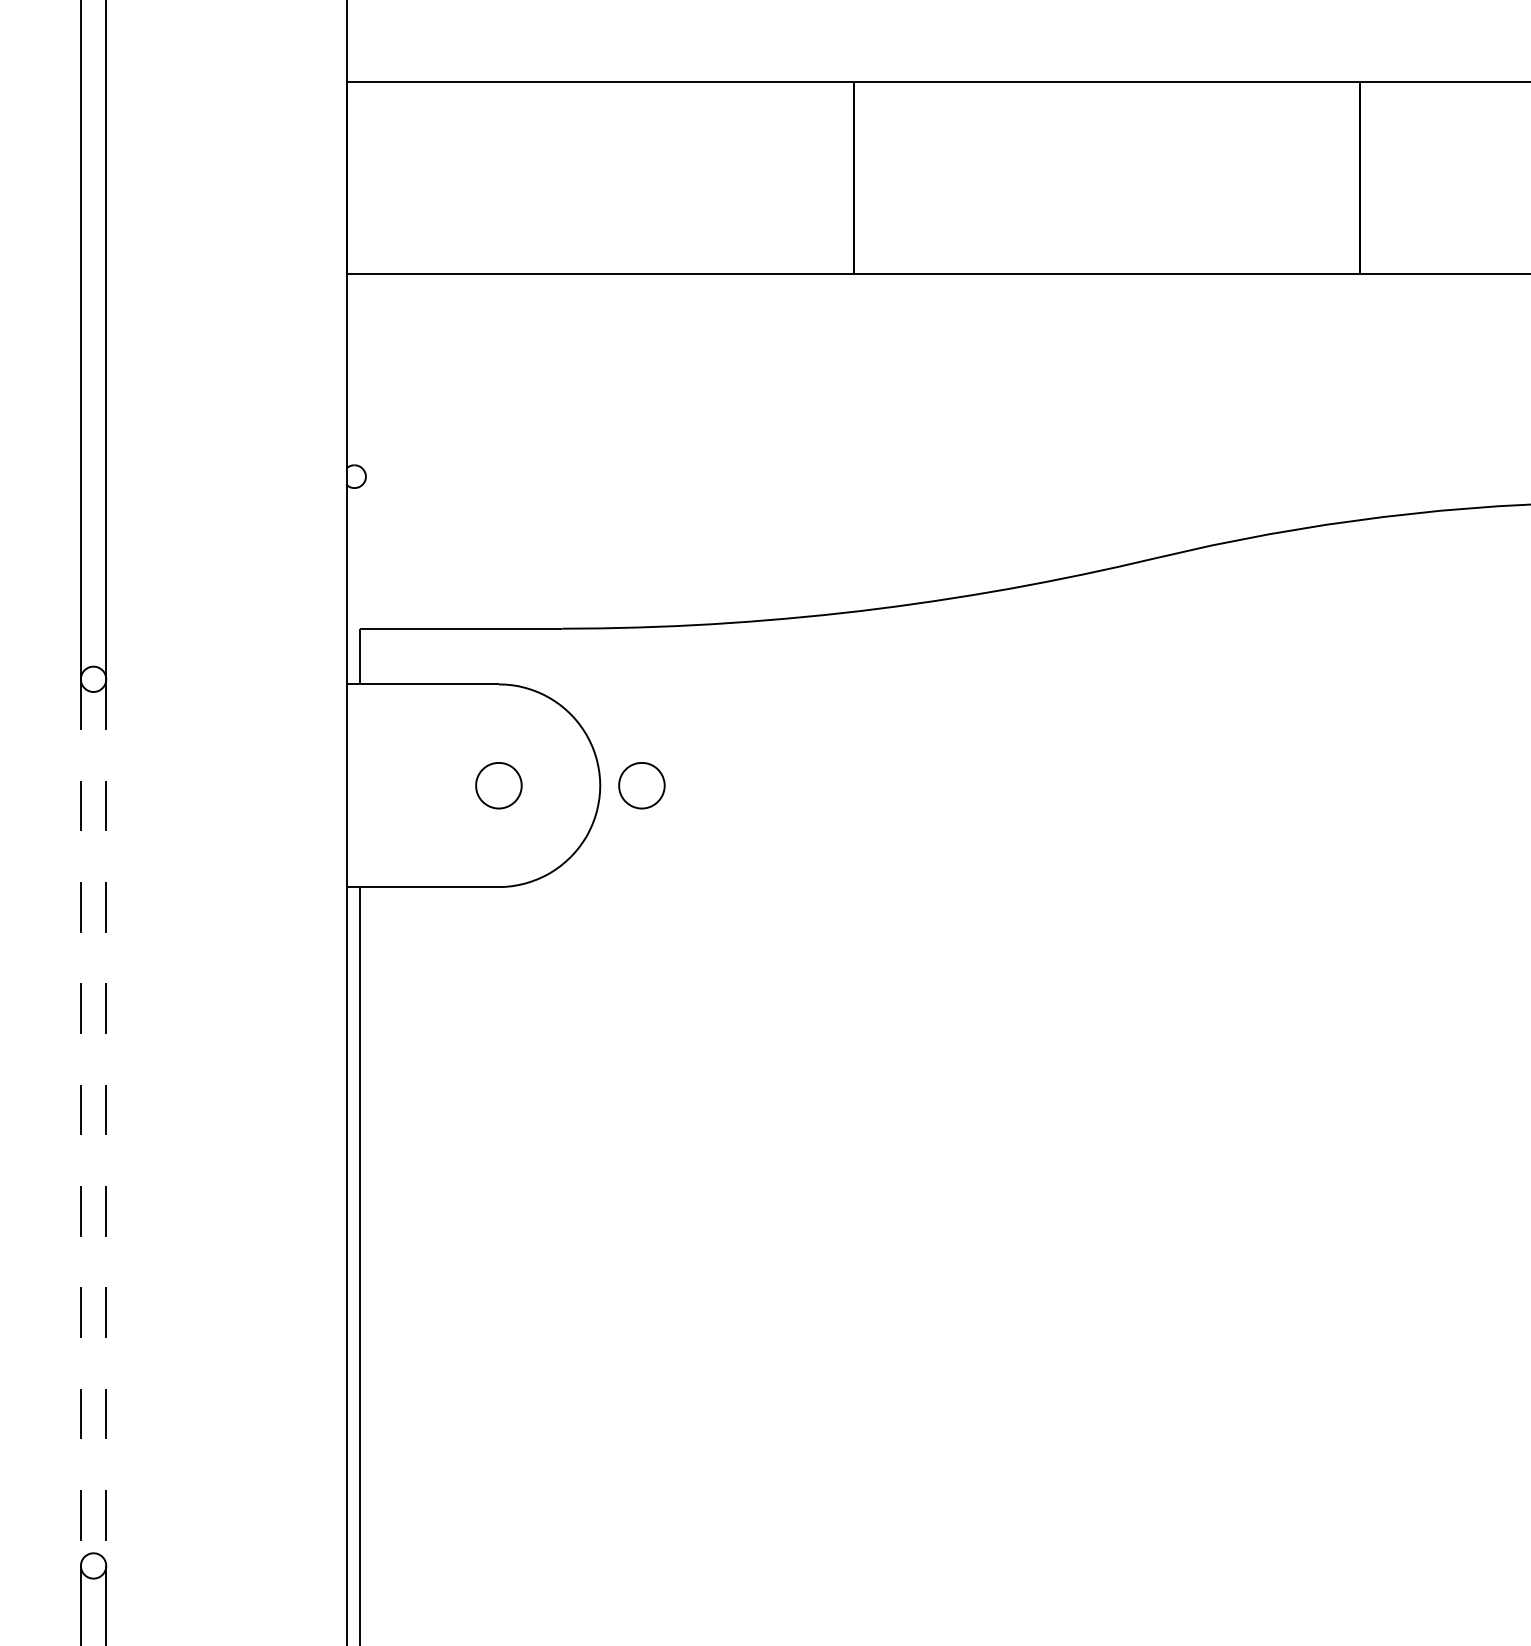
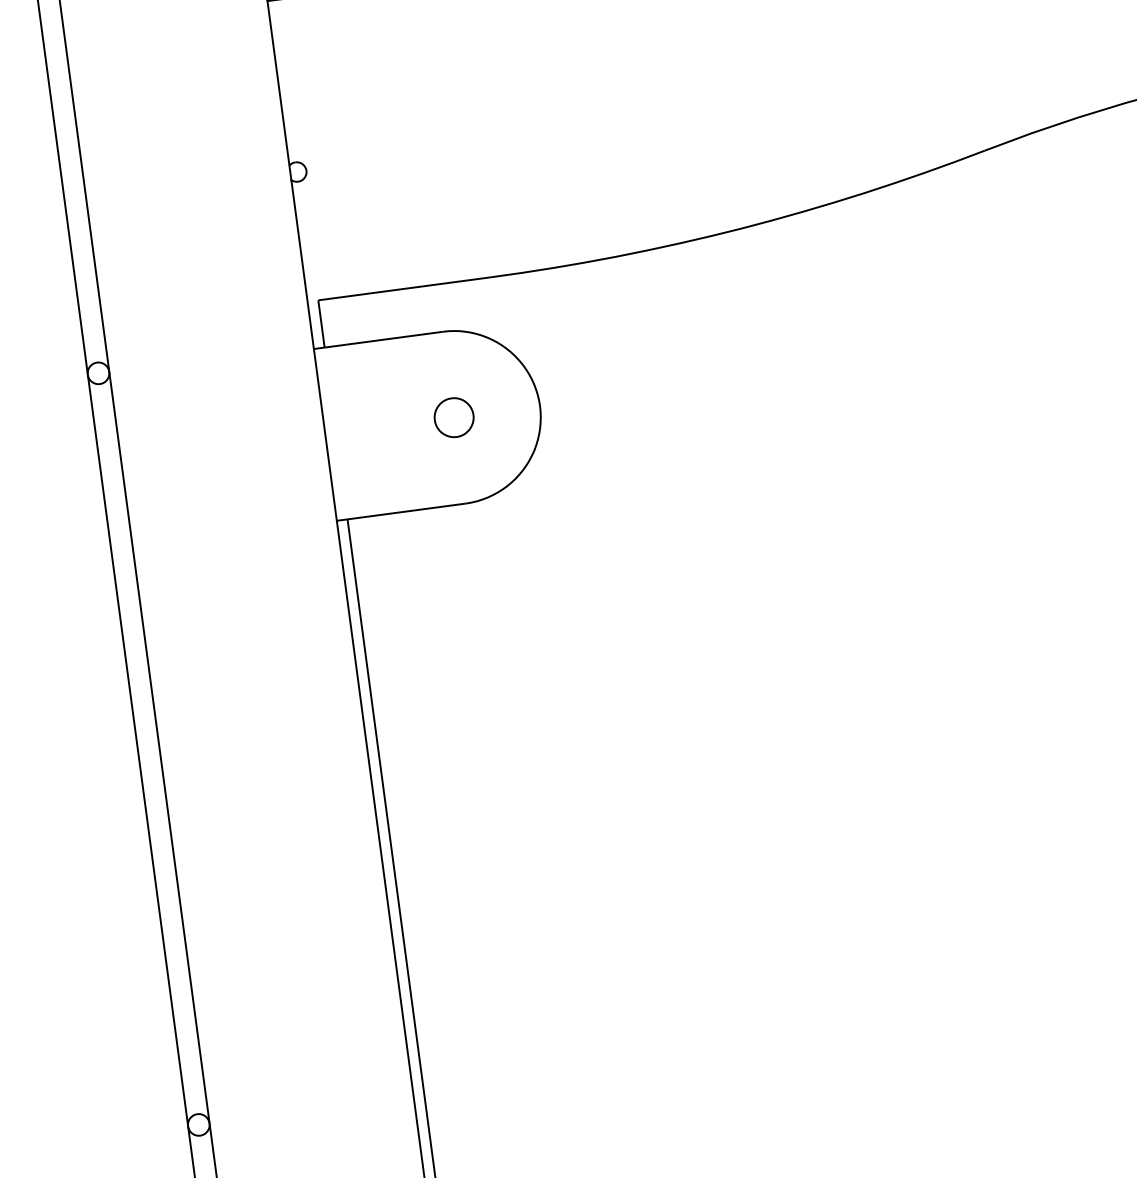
part: (641, 785) -> (575, 401), removed
line: (80, 1123) -> (137, 751), dashed -> solid
line: (106, 1123) -> (159, 748), dashed -> solid

